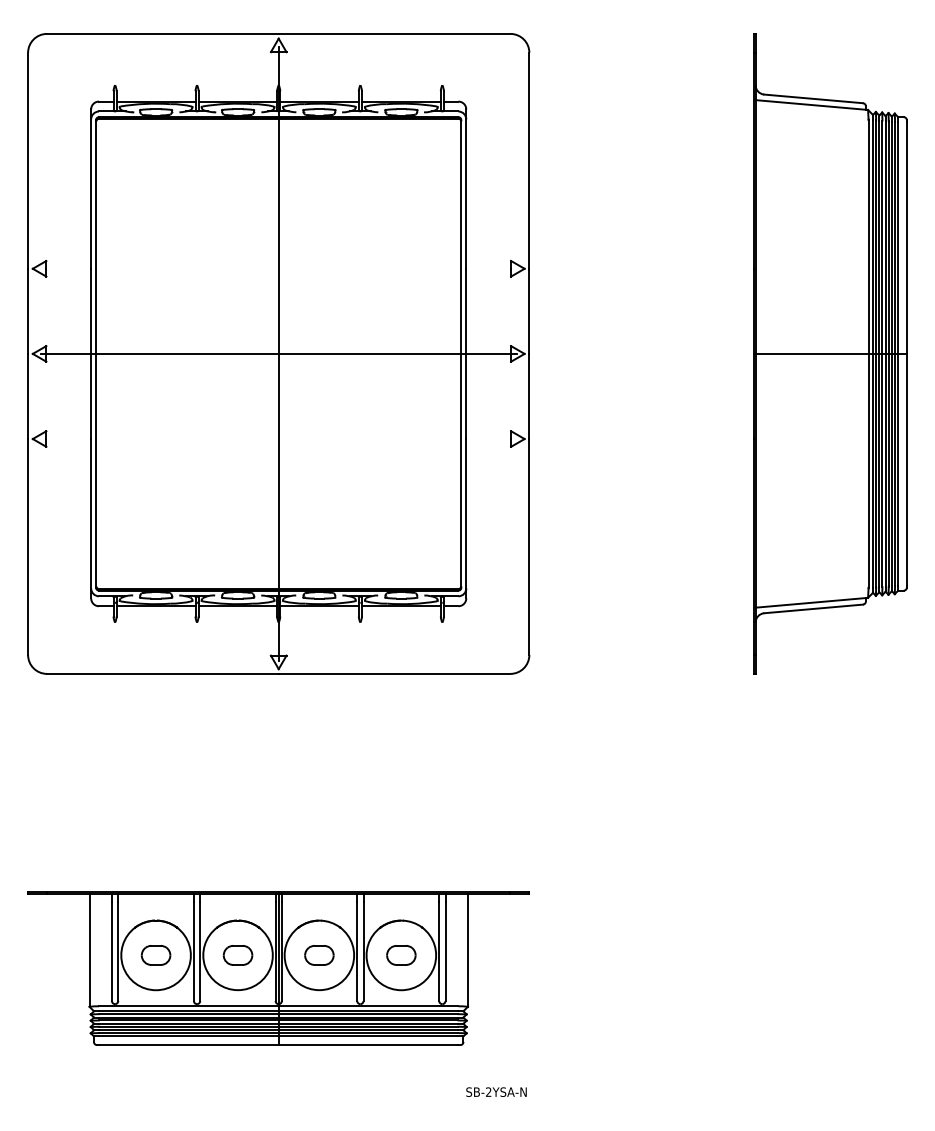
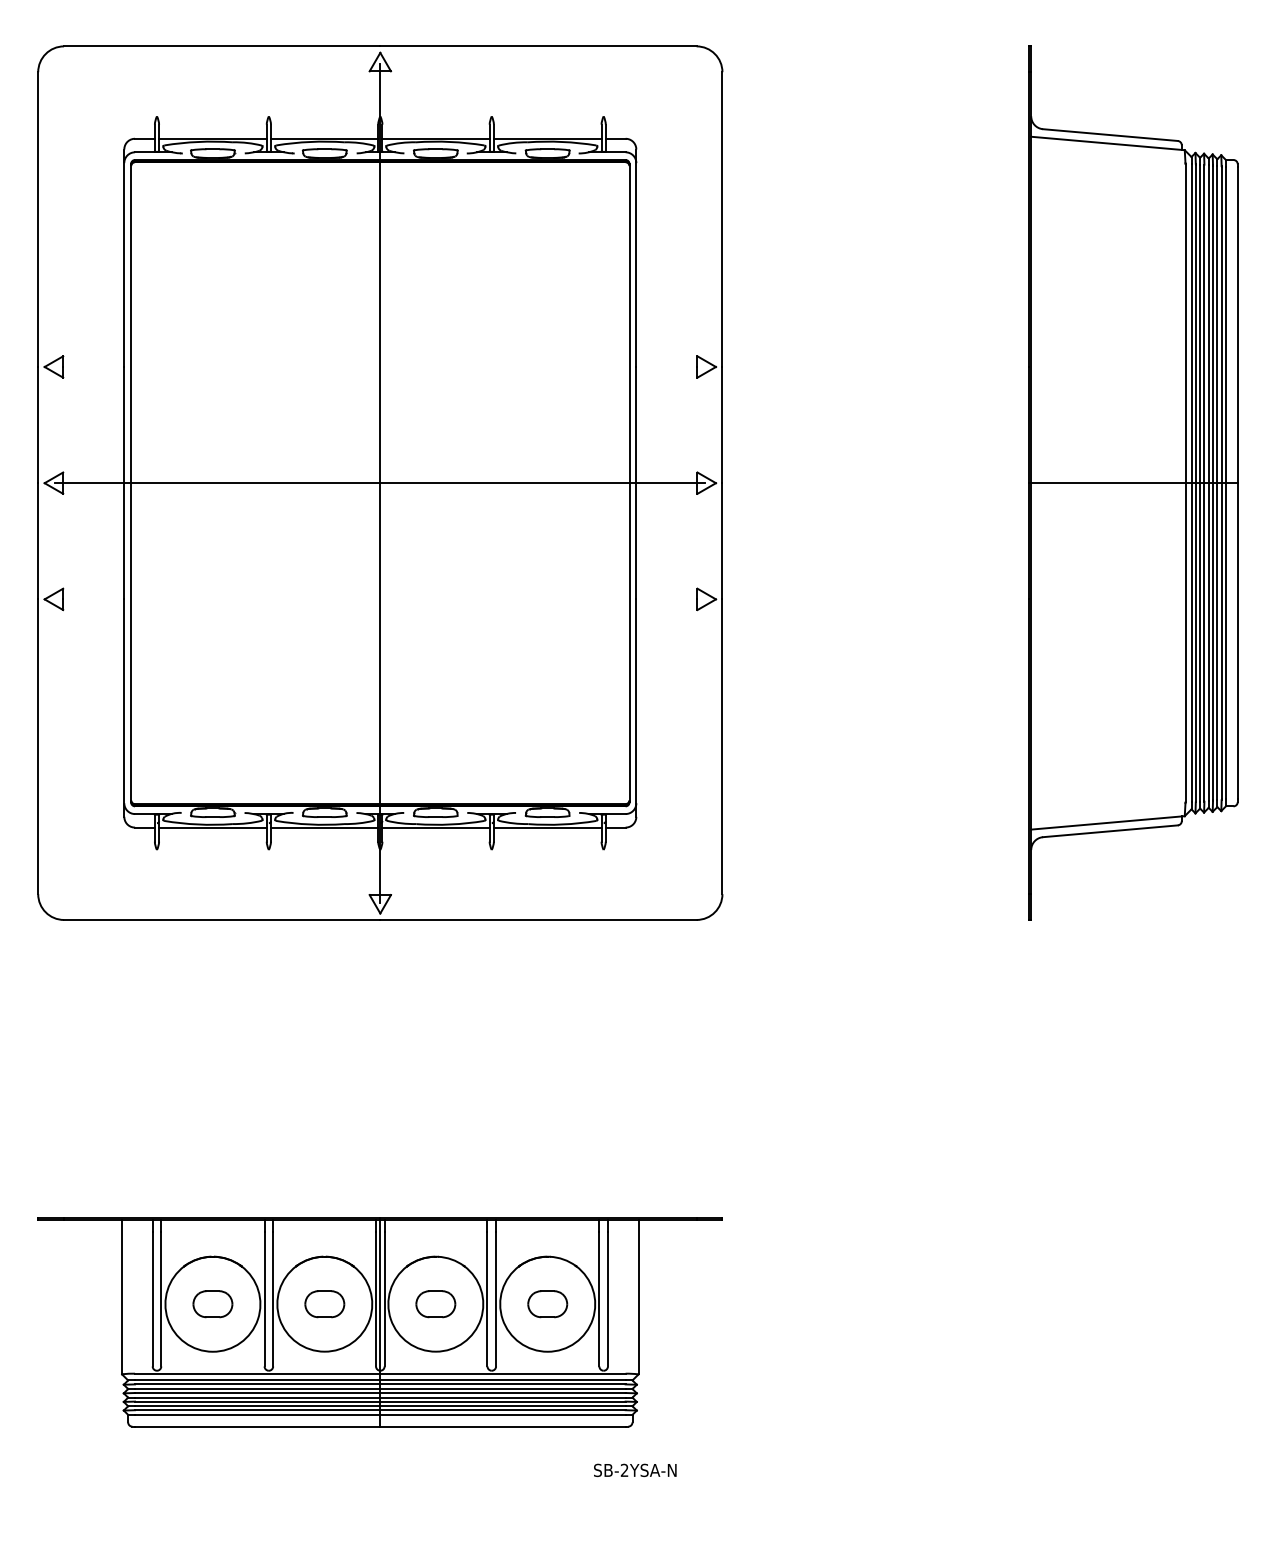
text: (496, 1091) -> (635, 1469), moved

